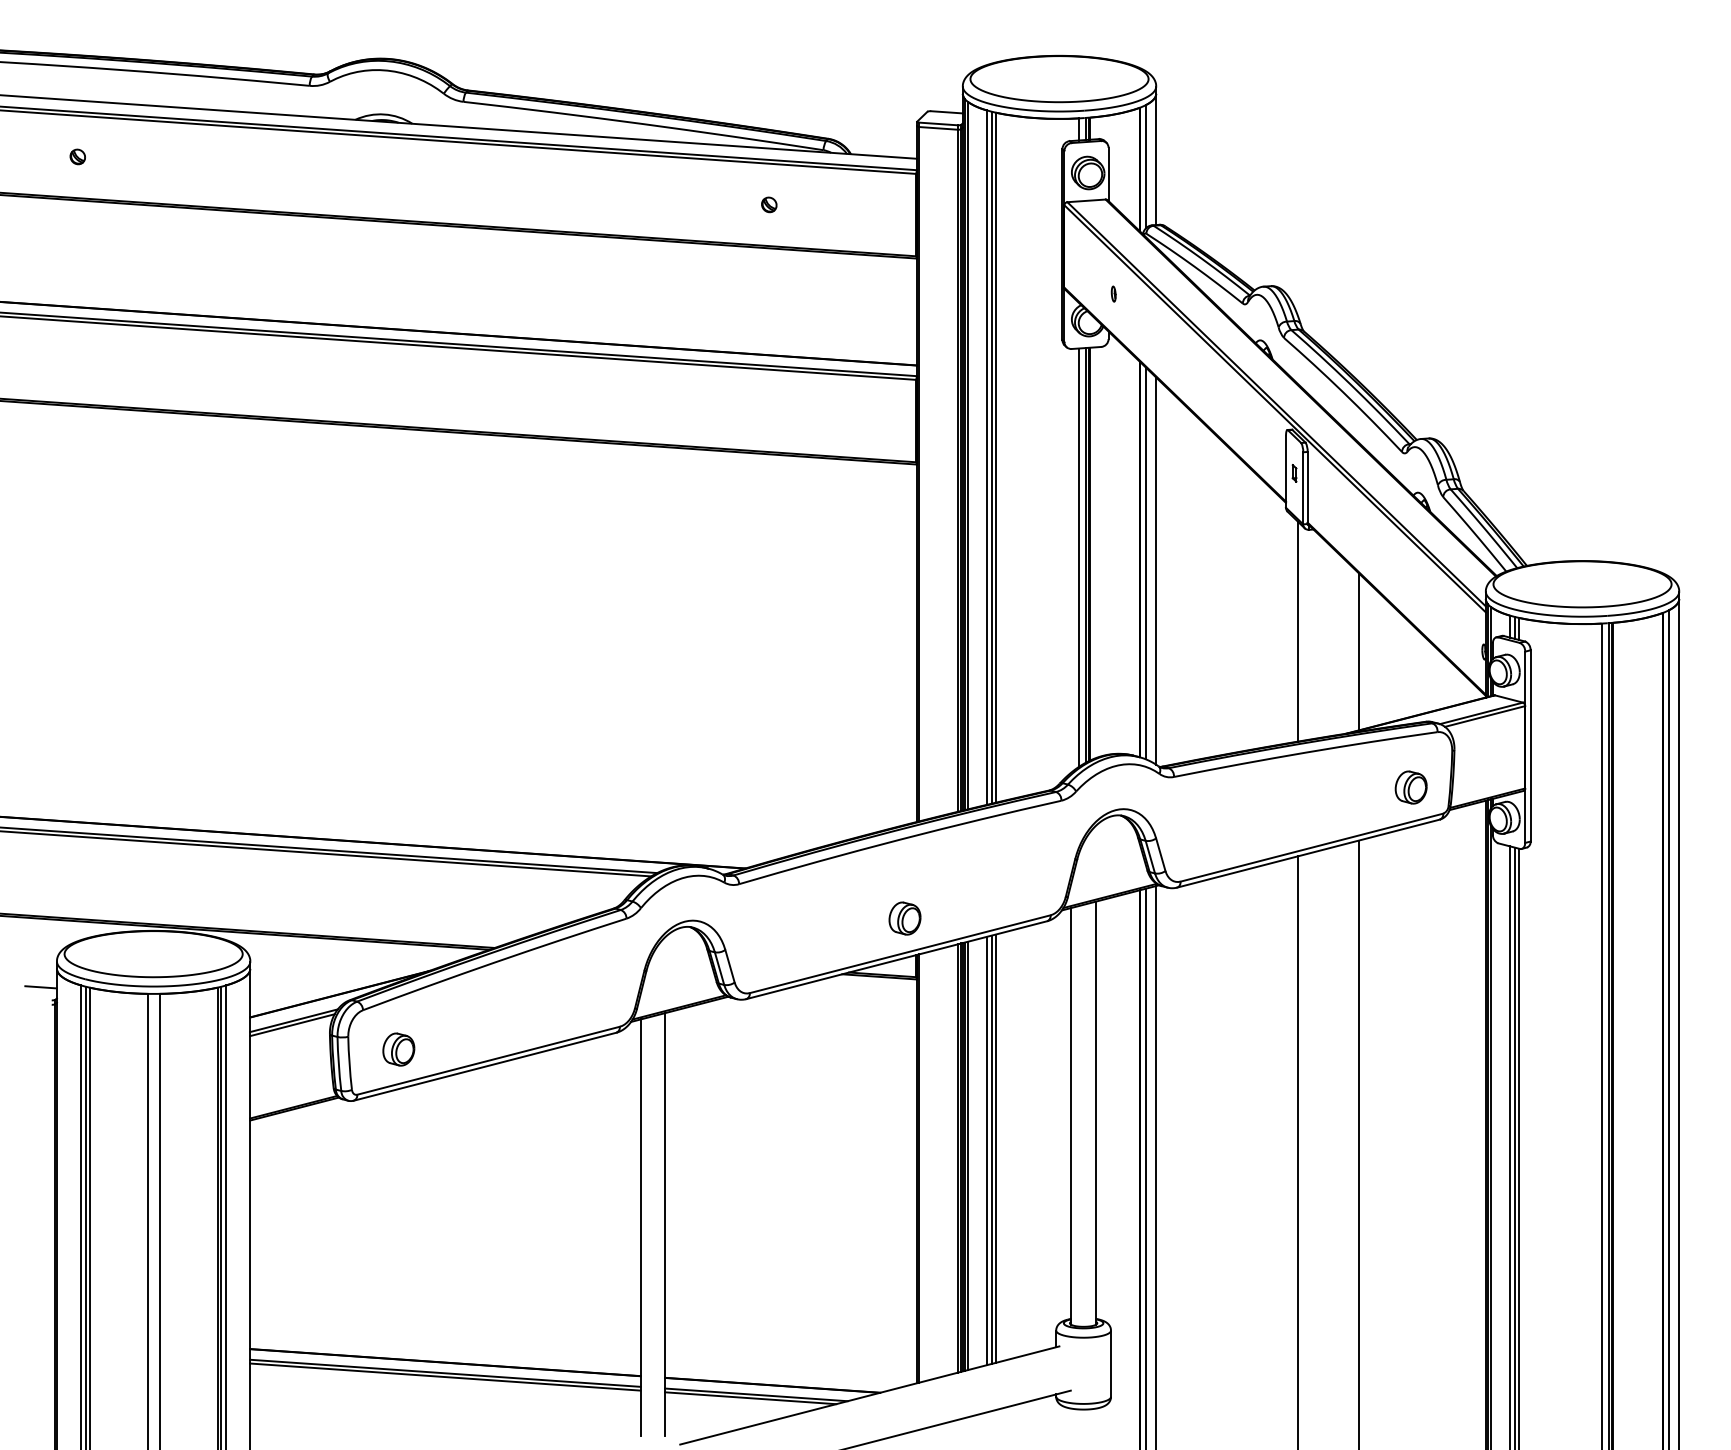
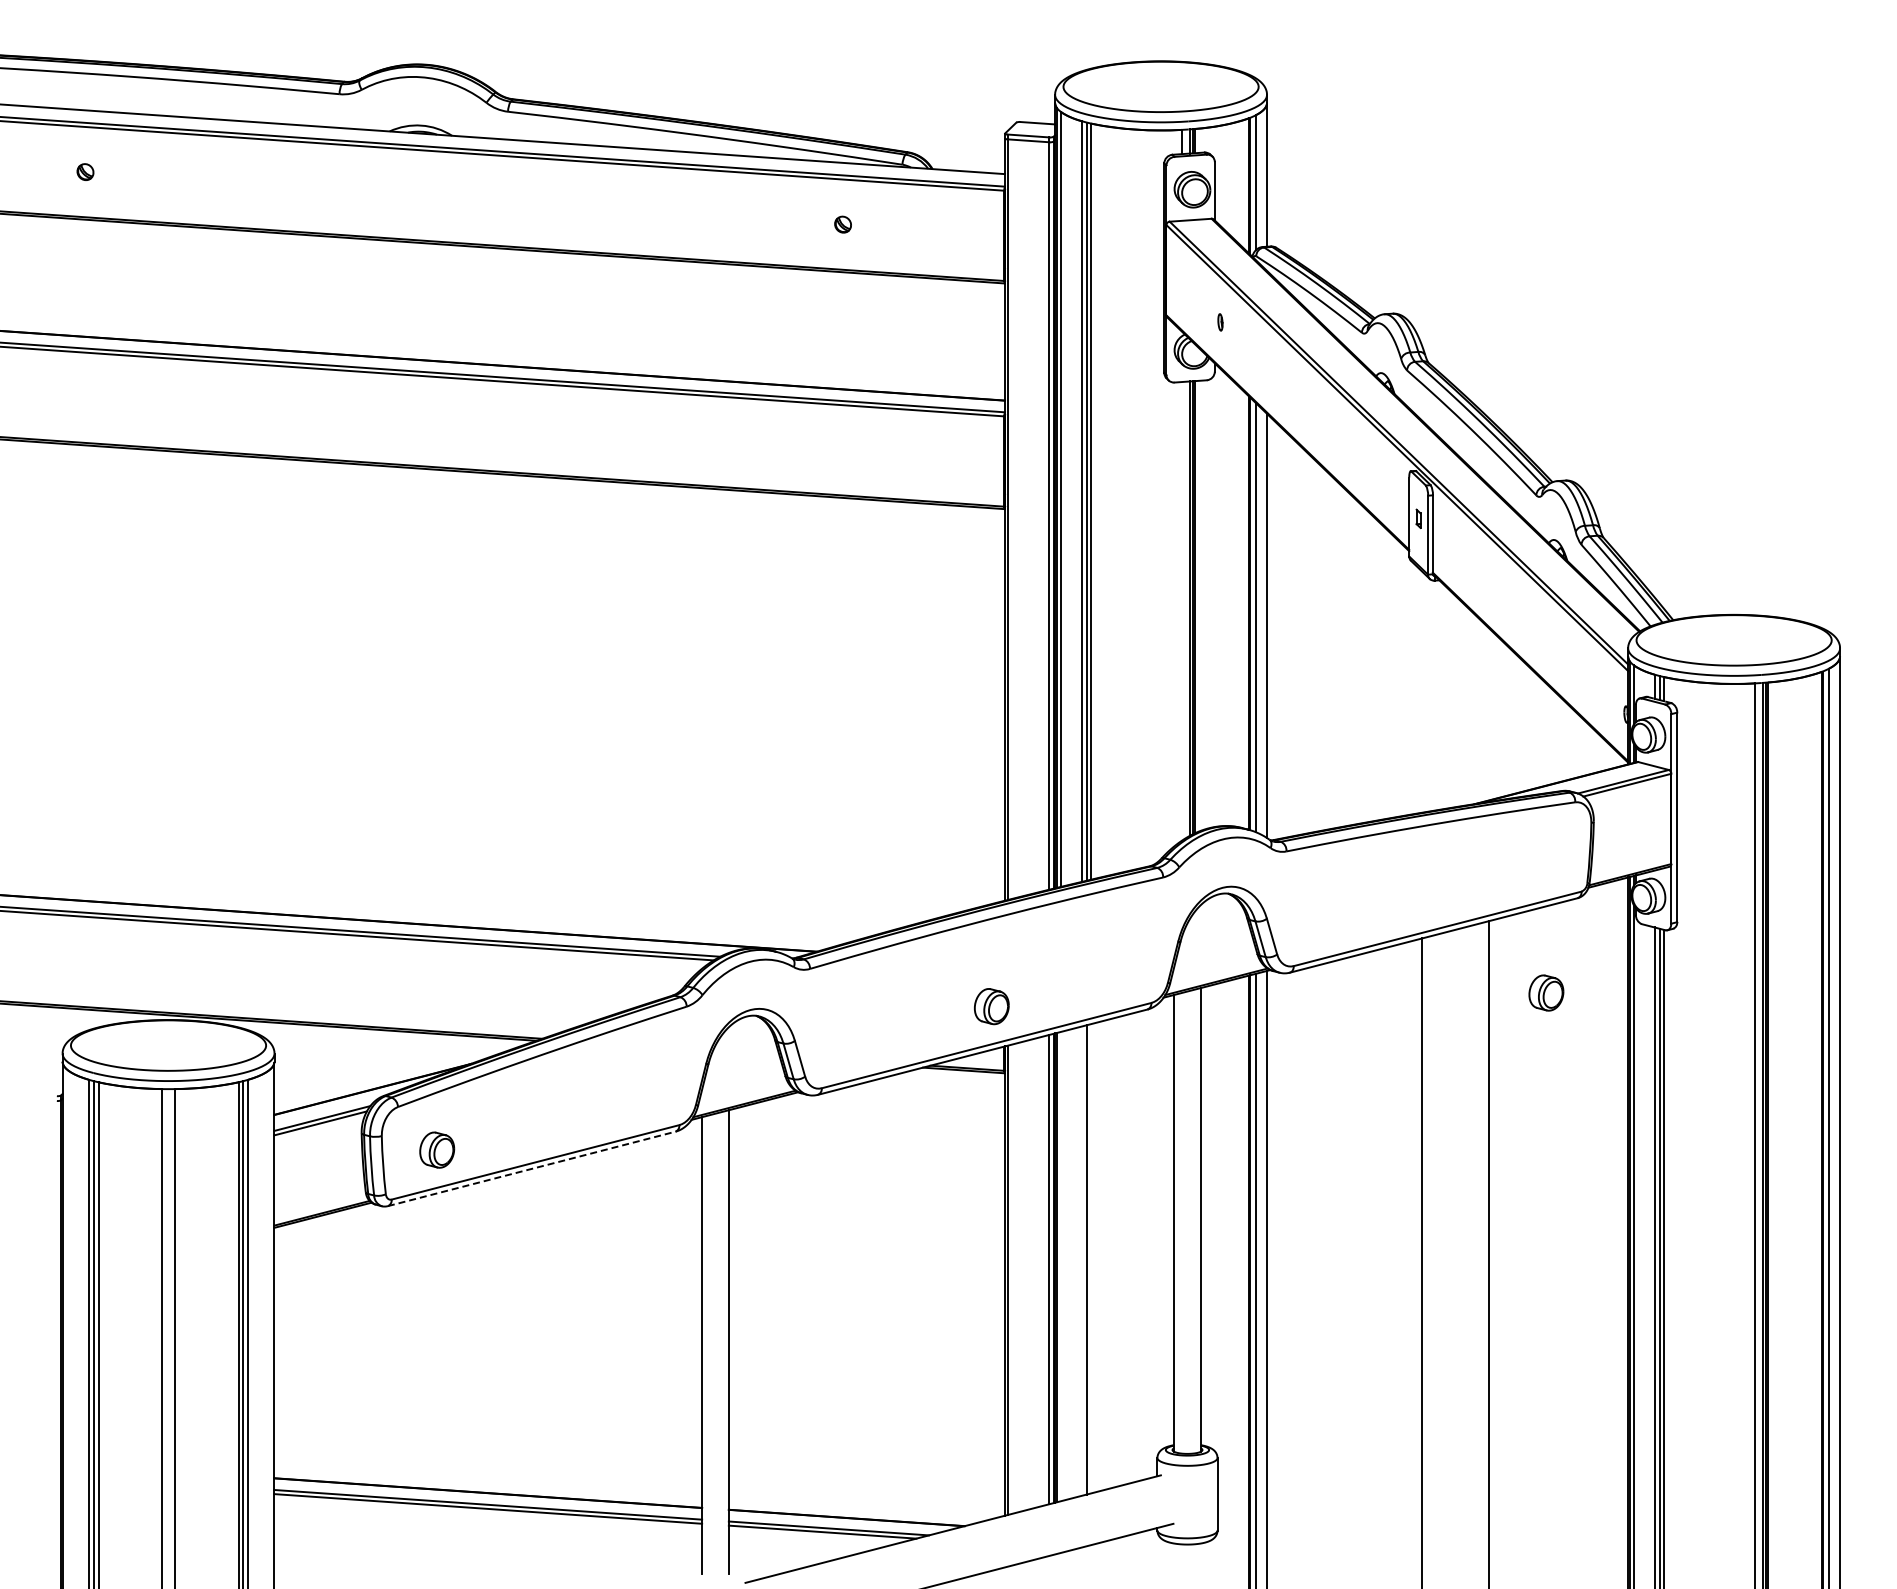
line: (1079, 557) -> (1182, 611), removed
line: (1298, 630) -> (1422, 691), removed
line: (1359, 651) -> (1489, 714), removed
part: (1411, 787) -> (1546, 992), moved
line: (40, 986) -> (44, 1081), removed
line: (484, 1066) -> (531, 1168), solid -> dashed
line: (996, 1148) -> (1091, 1258), removed
line: (986, 1150) -> (1081, 1260), removed
line: (967, 1155) -> (1060, 1266), removed

